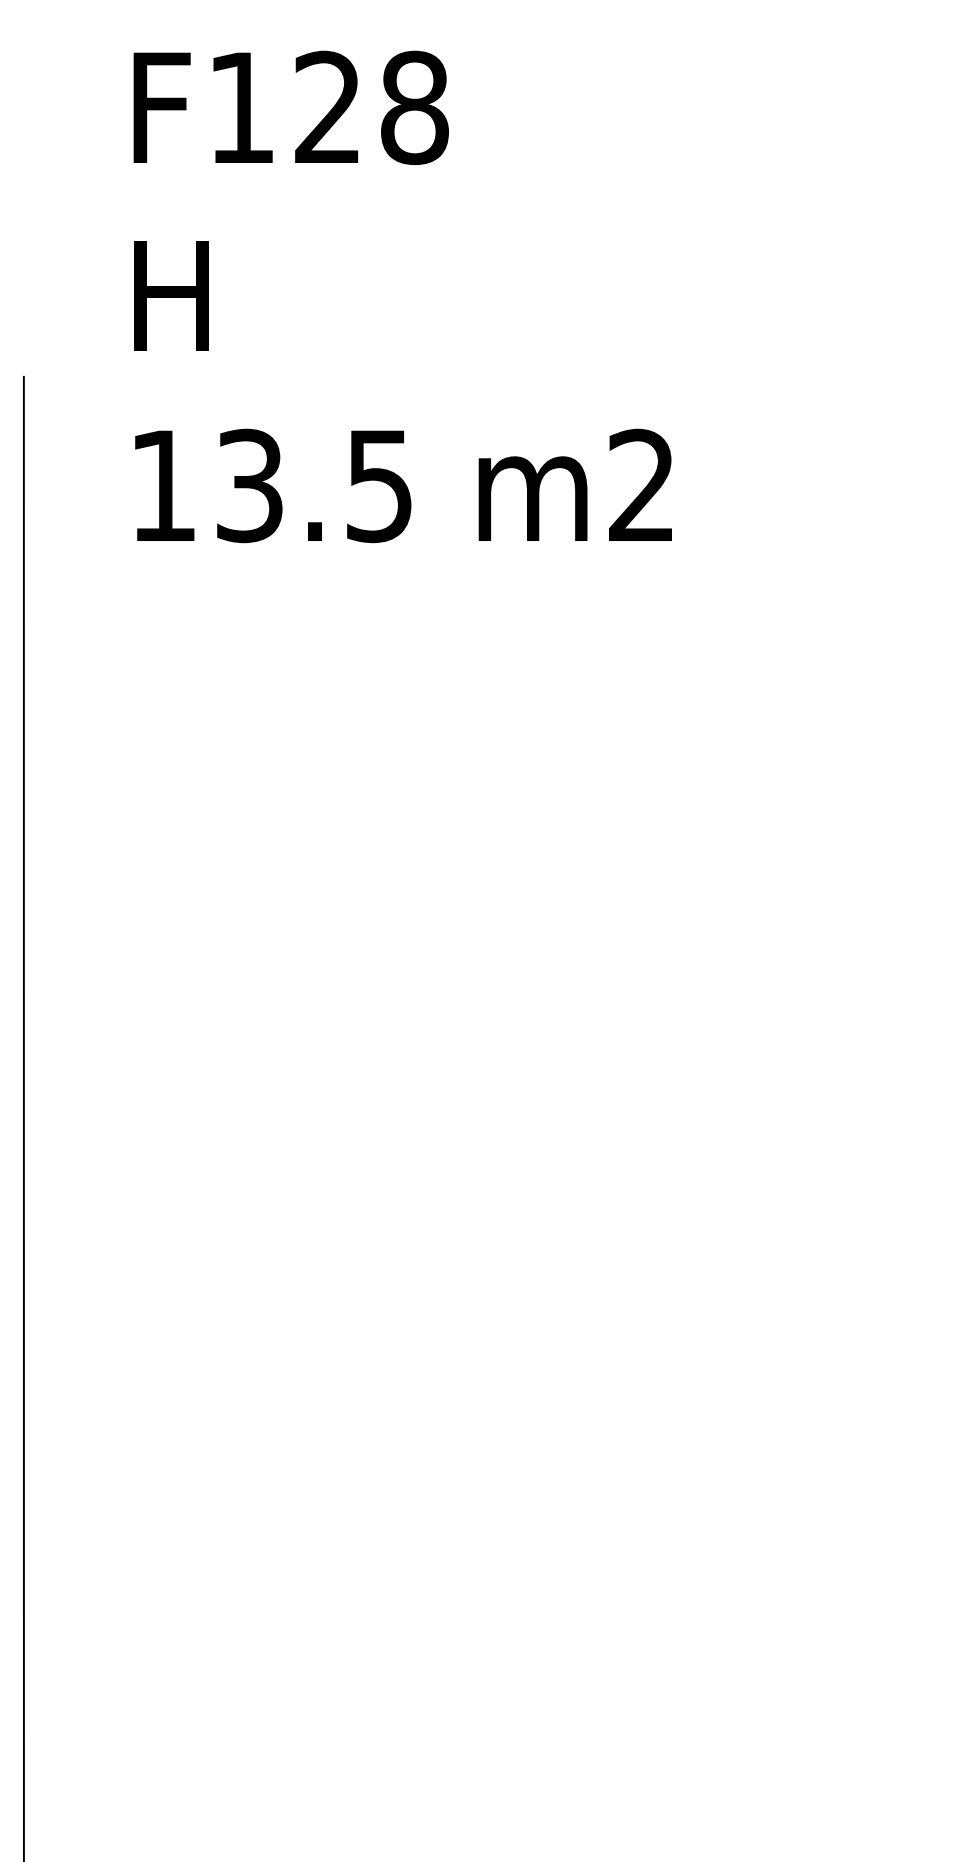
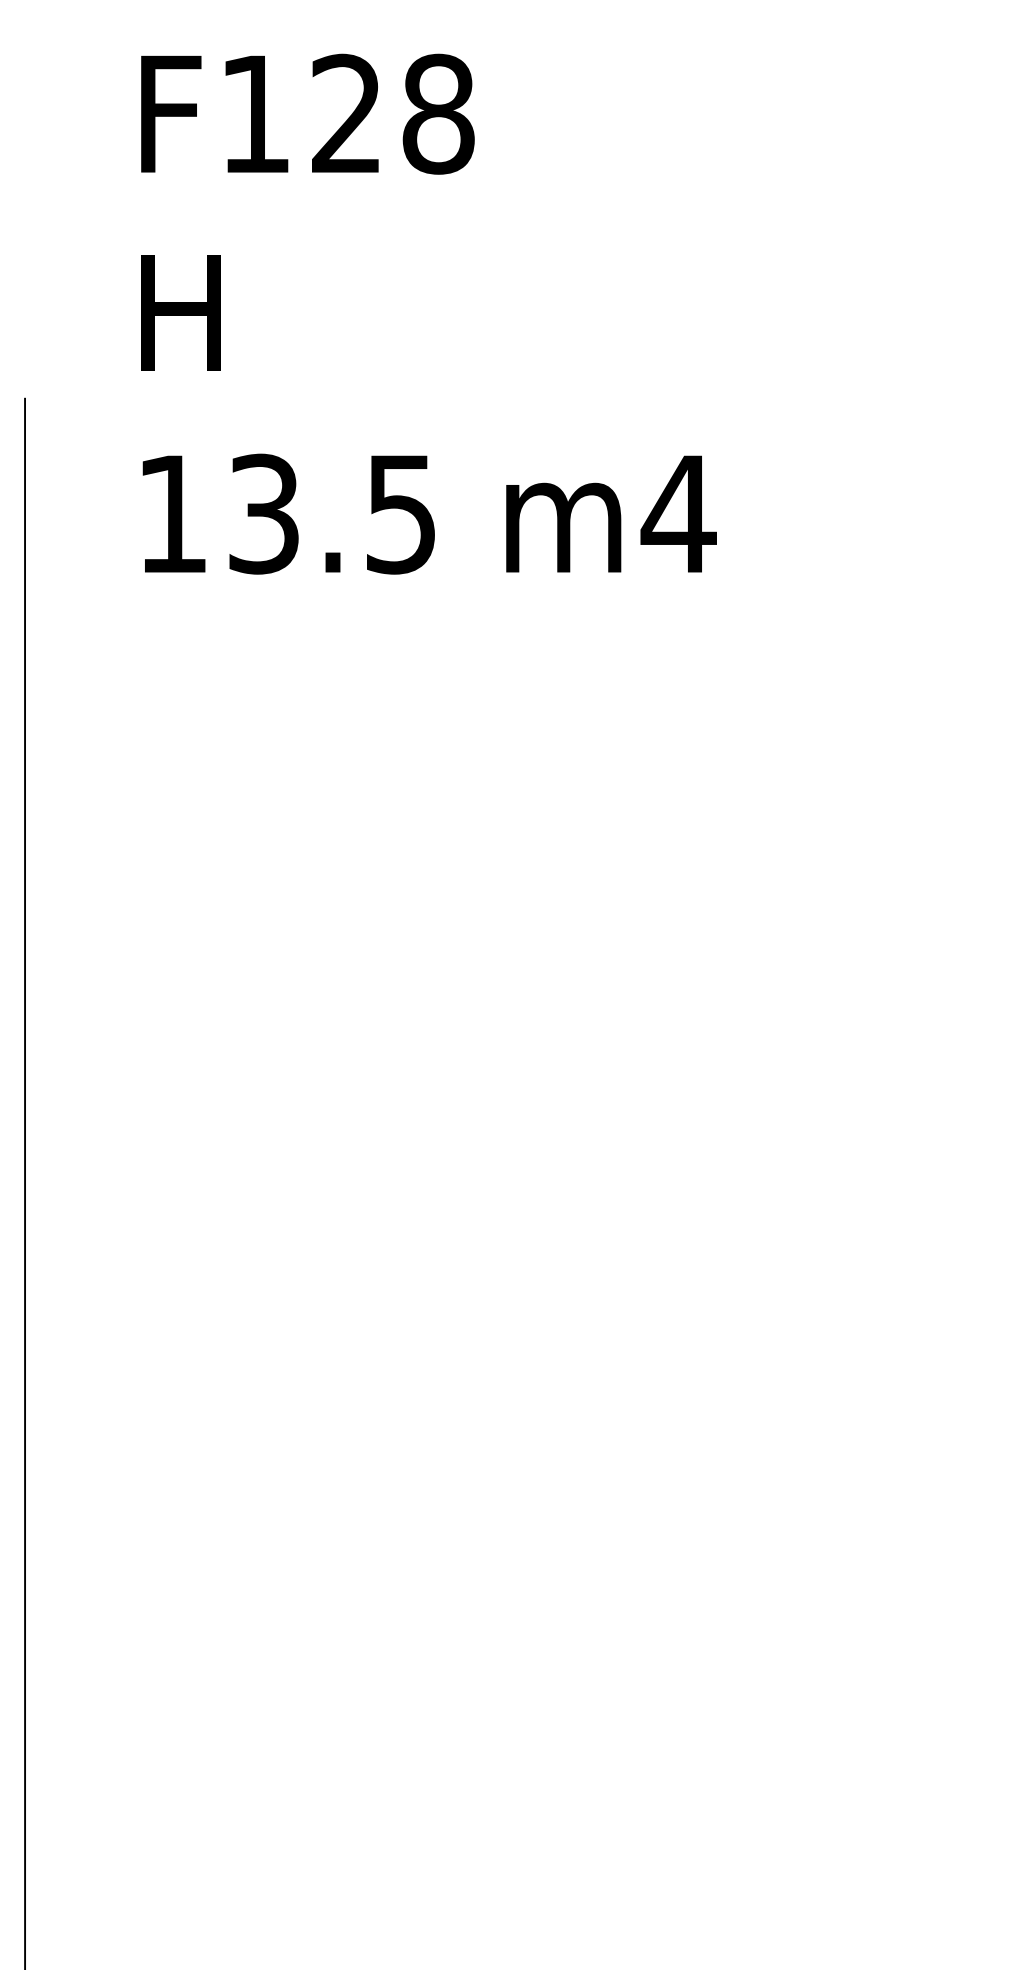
text: (641, 484) -> (678, 512), m2 -> m4

